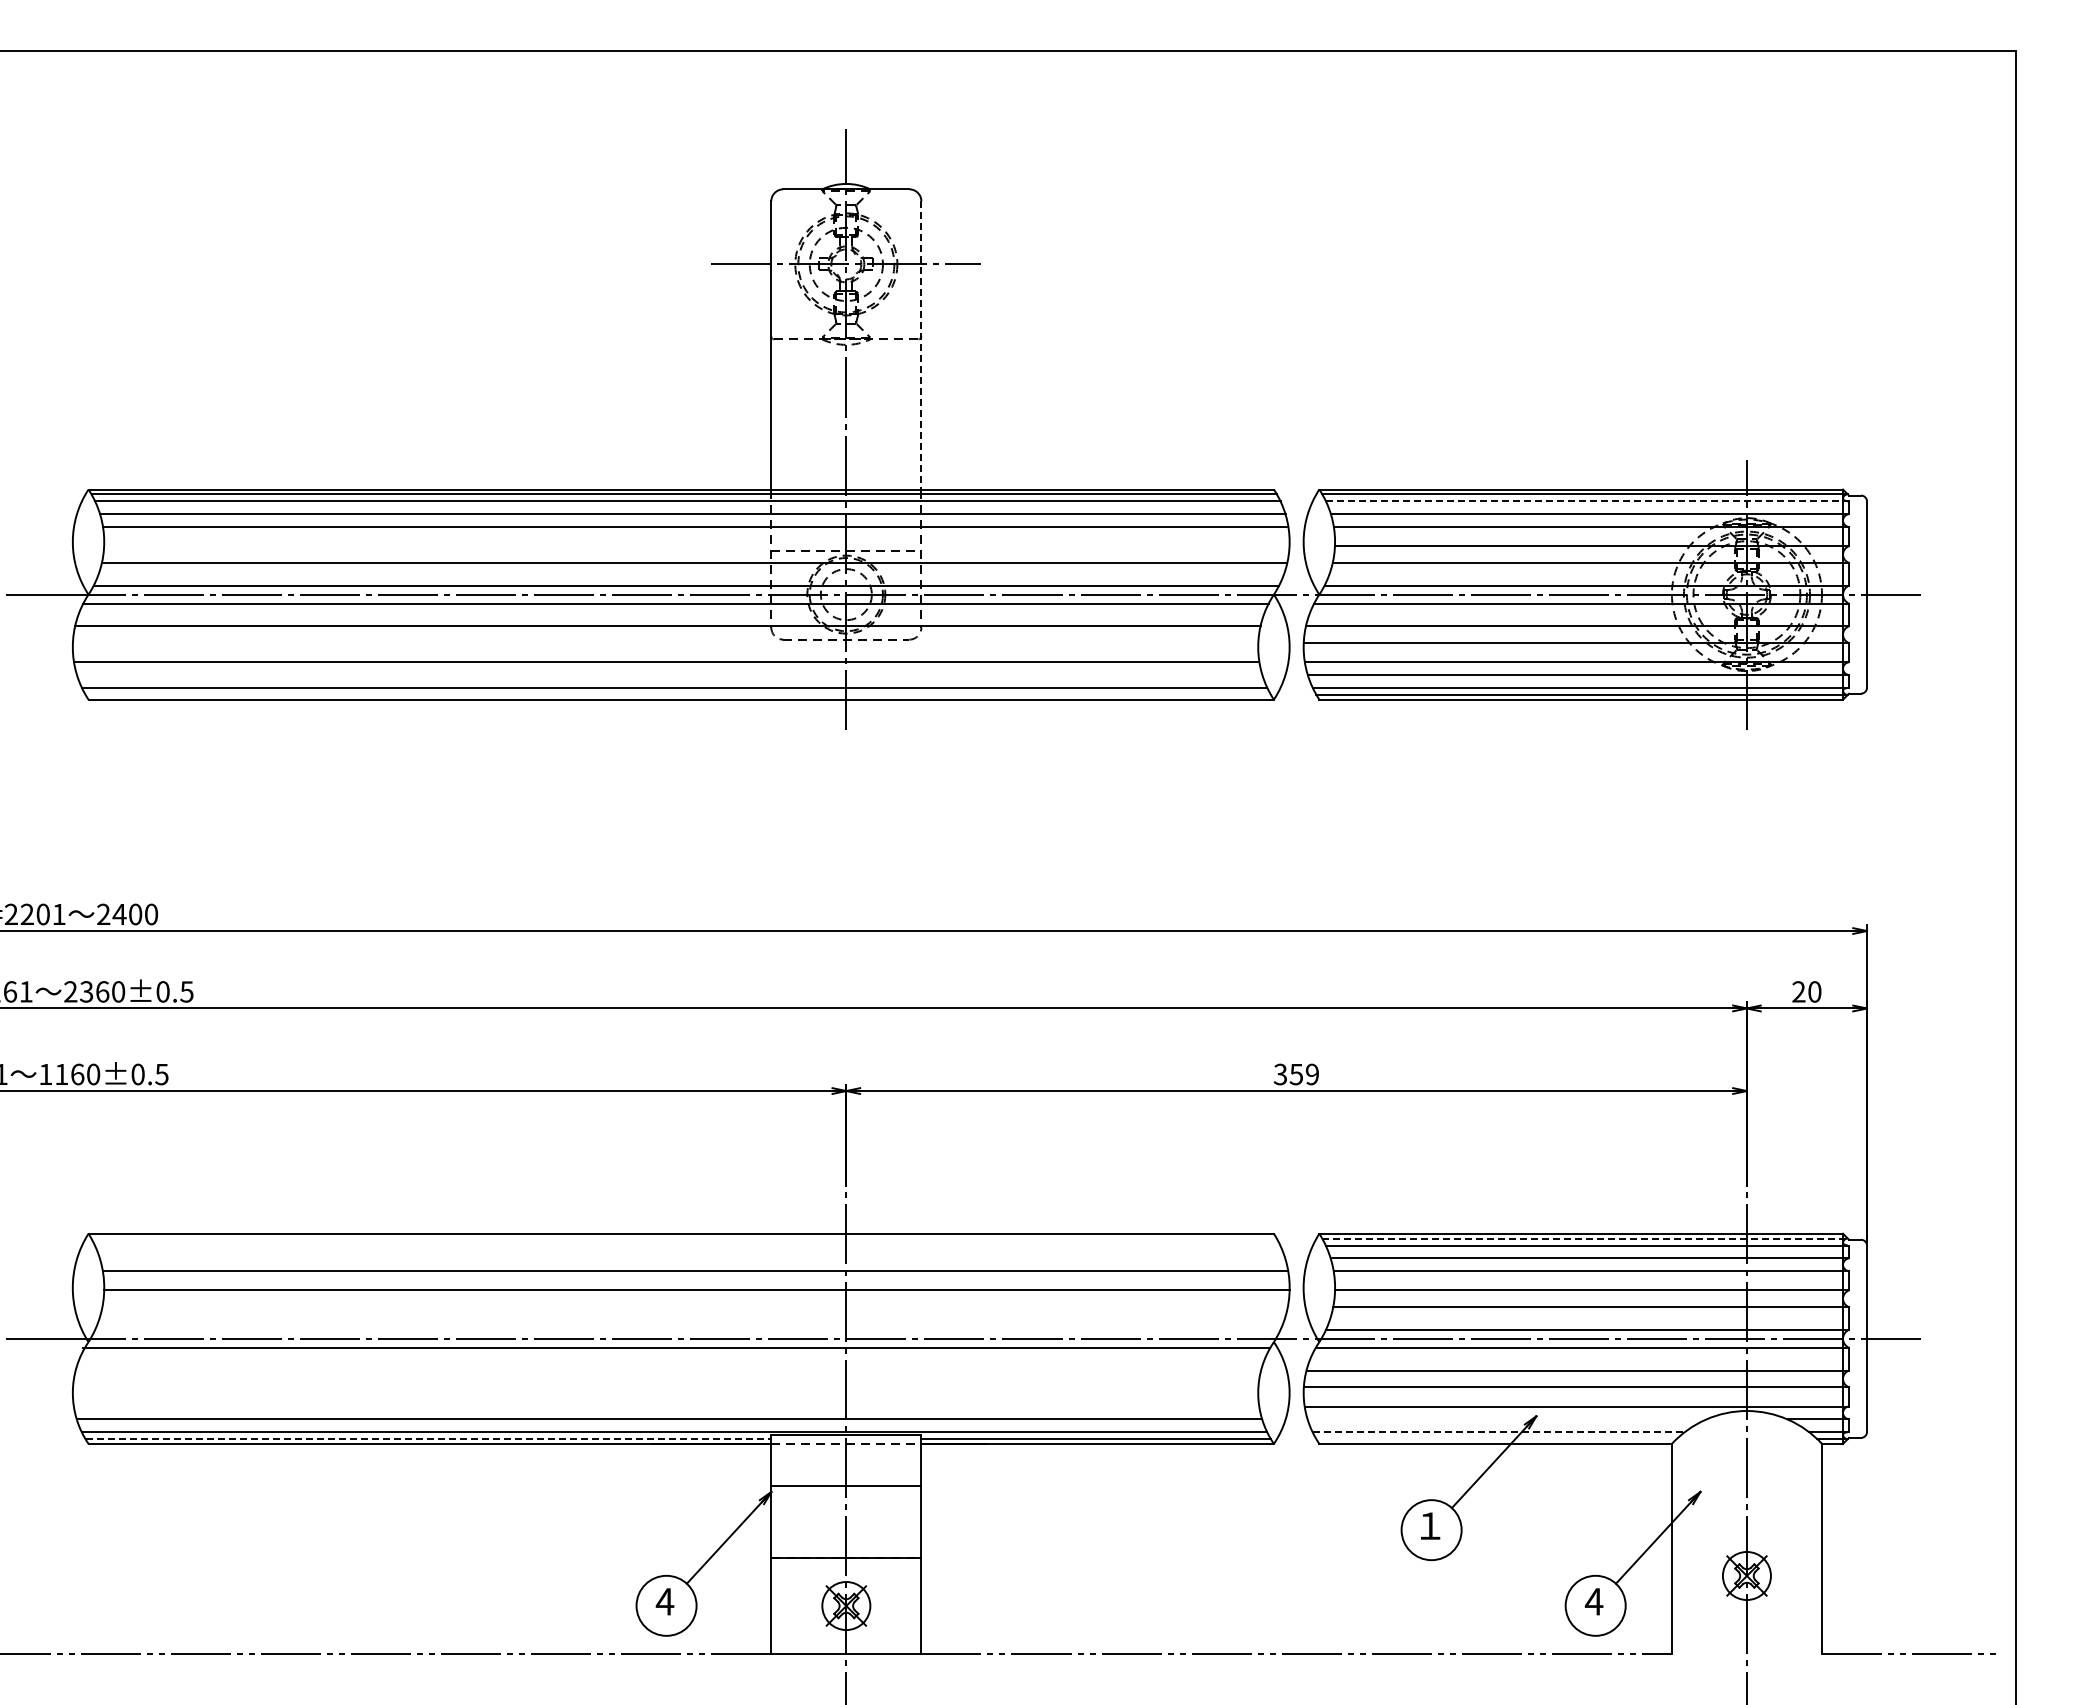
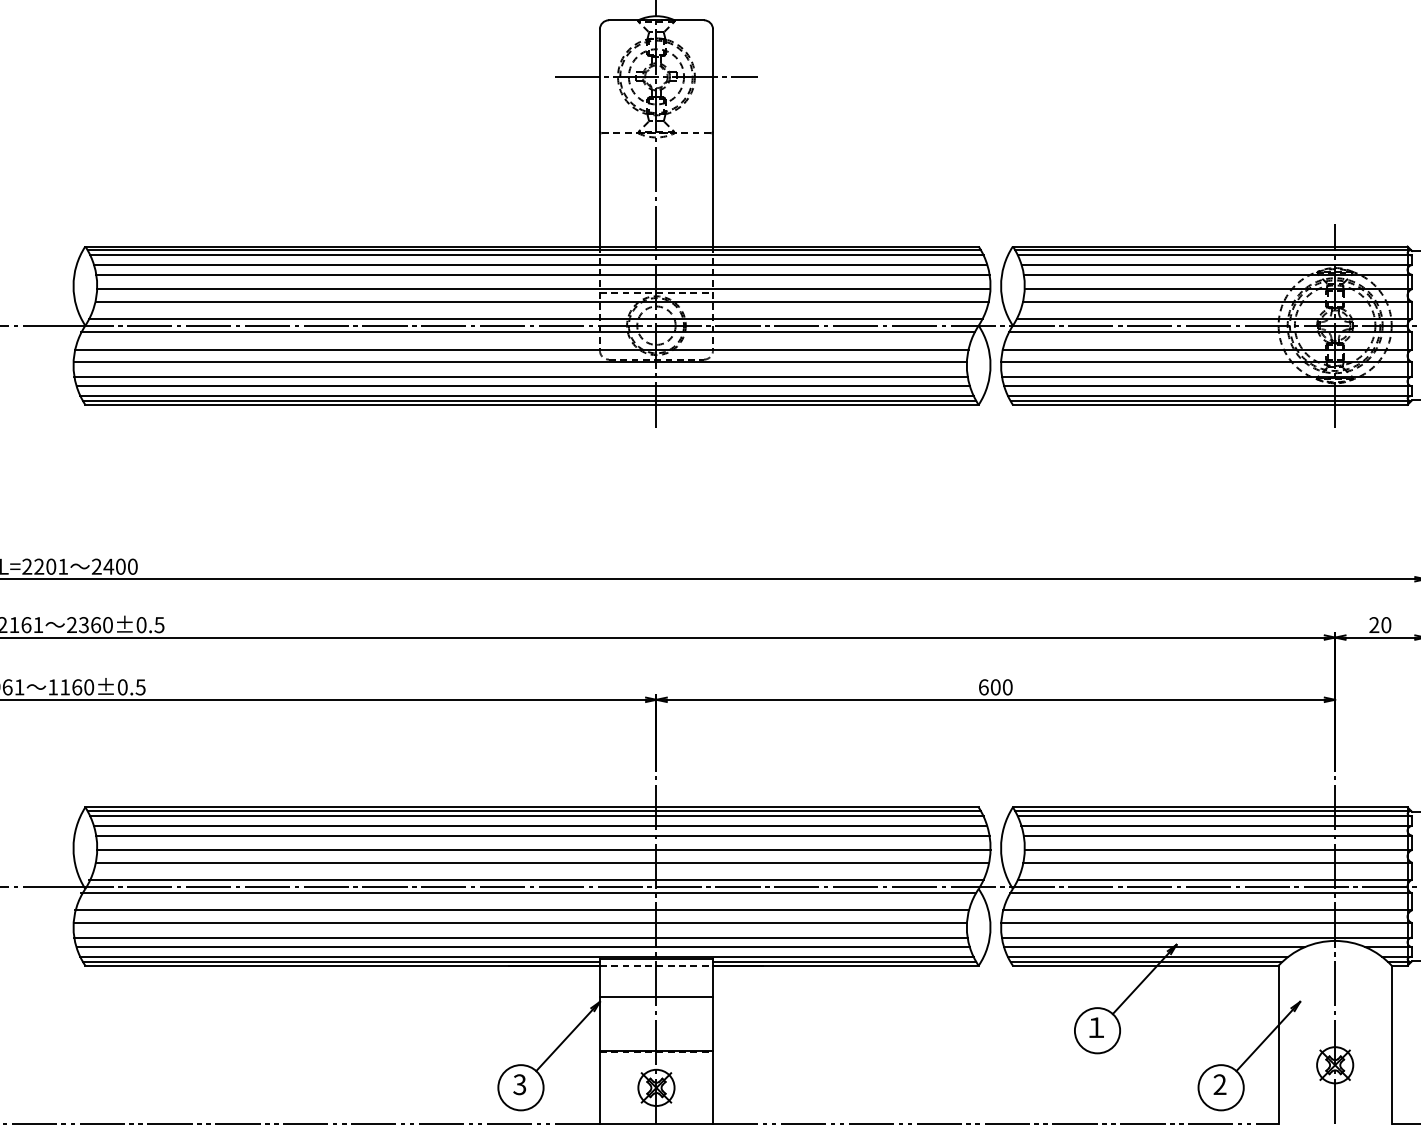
line: (921, 345) -> (713, 137), dashed -> solid
line: (1587, 501) -> (1214, 255), dashed -> solid
line: (696, 546) -> (543, 289), added
line: (665, 643) -> (520, 362), added
line: (669, 675) -> (523, 386), added
line: (677, 694) -> (529, 400), added
text: (1295, 1074) -> (994, 687), 359 -> 600
line: (683, 1238) -> (533, 810), added
line: (1585, 1238) -> (1213, 810), dashed -> solid
line: (687, 1245) -> (536, 816), added
line: (692, 1258) -> (540, 826), added
line: (694, 1307) -> (542, 862), added
line: (686, 1329) -> (536, 879), added
line: (668, 1370) -> (522, 910), added
line: (665, 1387) -> (520, 923), added
line: (666, 1406) -> (520, 937), added
line: (1506, 1419) -> (1153, 947), added
line: (1499, 1432) -> (1148, 957), dashed -> solid
line: (428, 1439) -> (341, 962), dashed -> solid
line: (1496, 1439) -> (1146, 962), added
text: (664, 1601) -> (519, 1084), 4 -> 3
text: (1593, 1601) -> (1219, 1084), 4 -> 2

